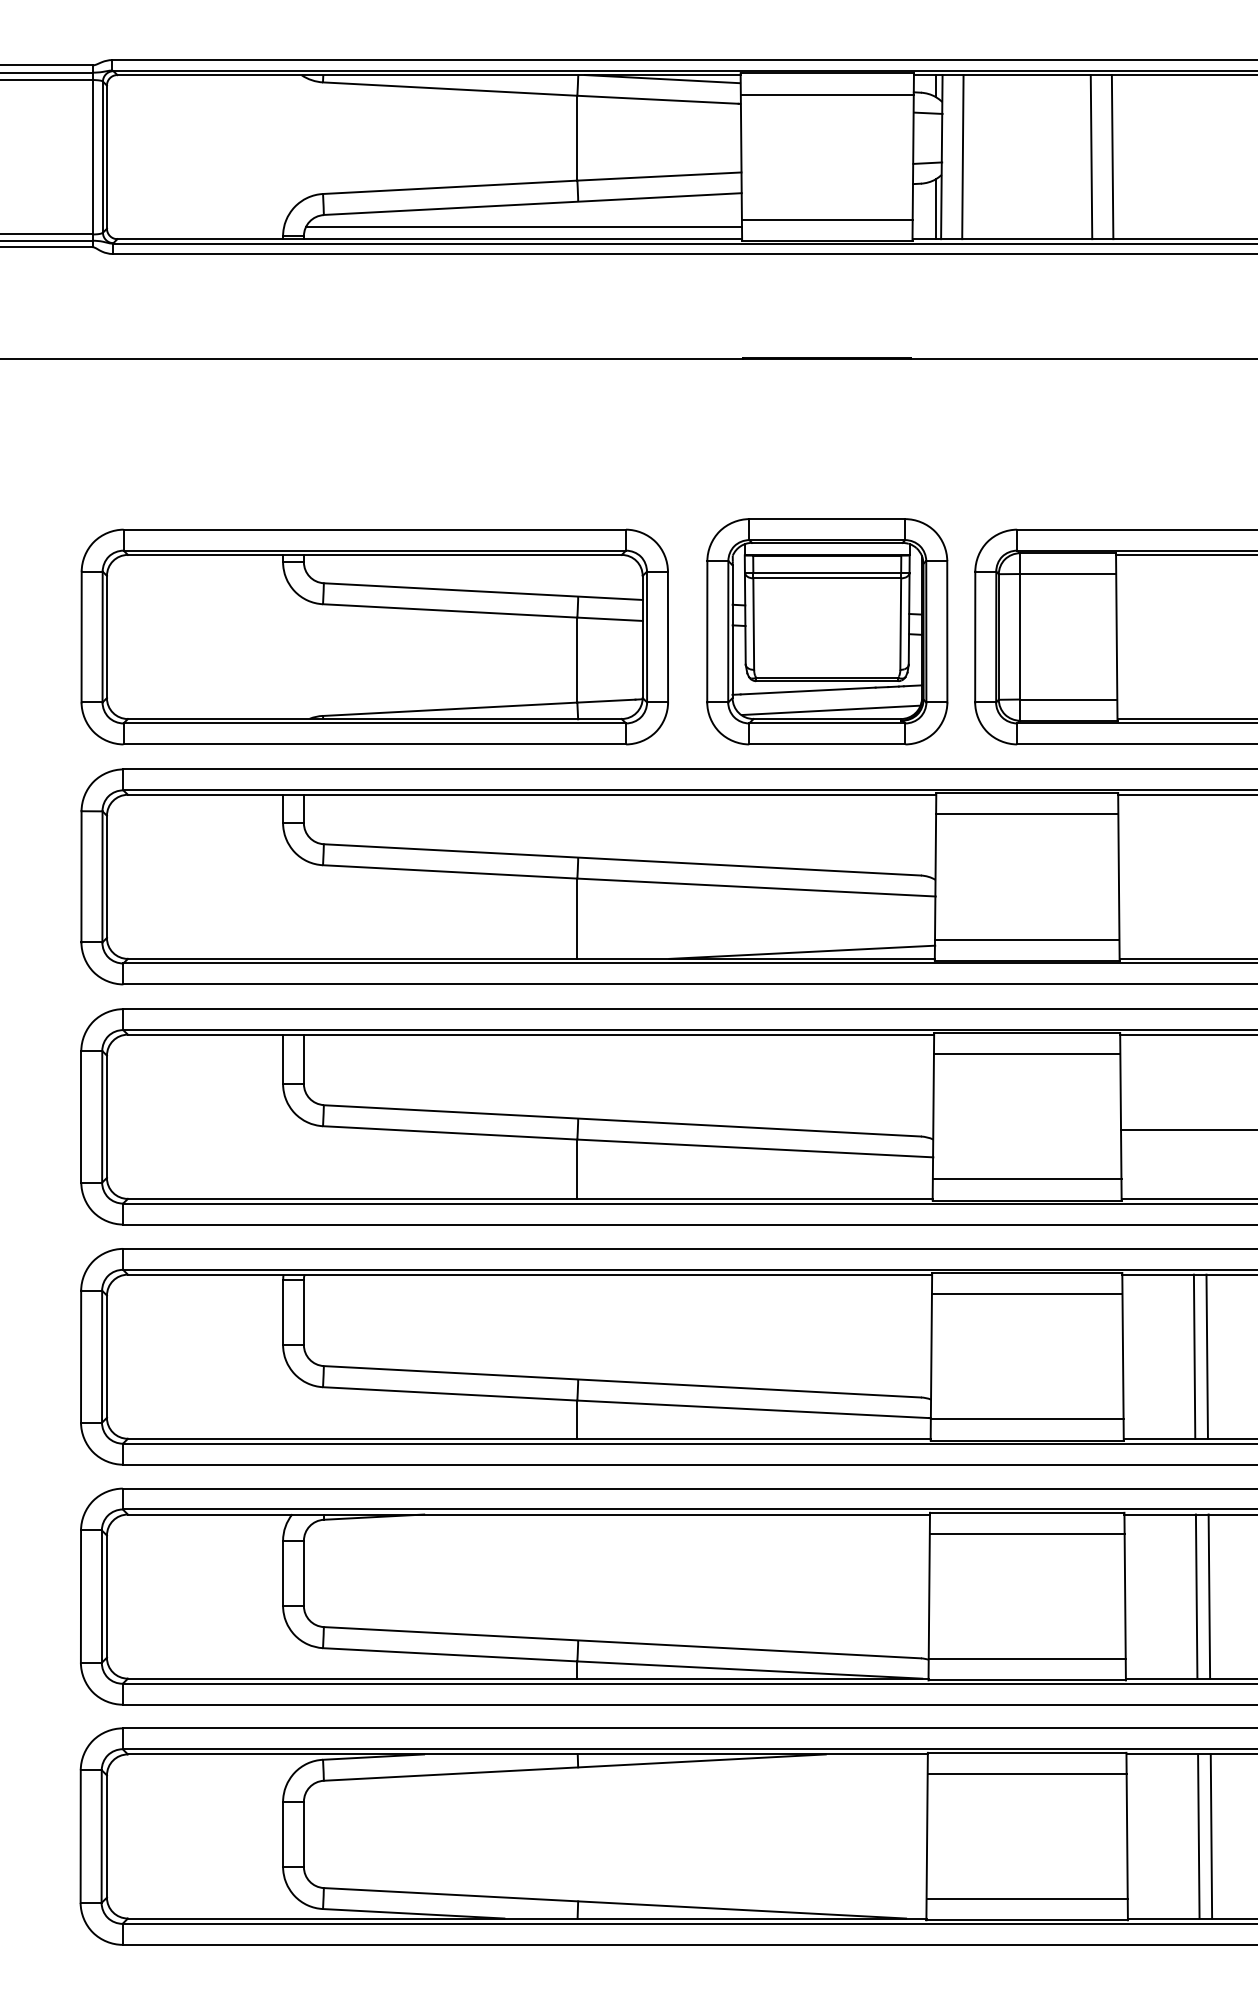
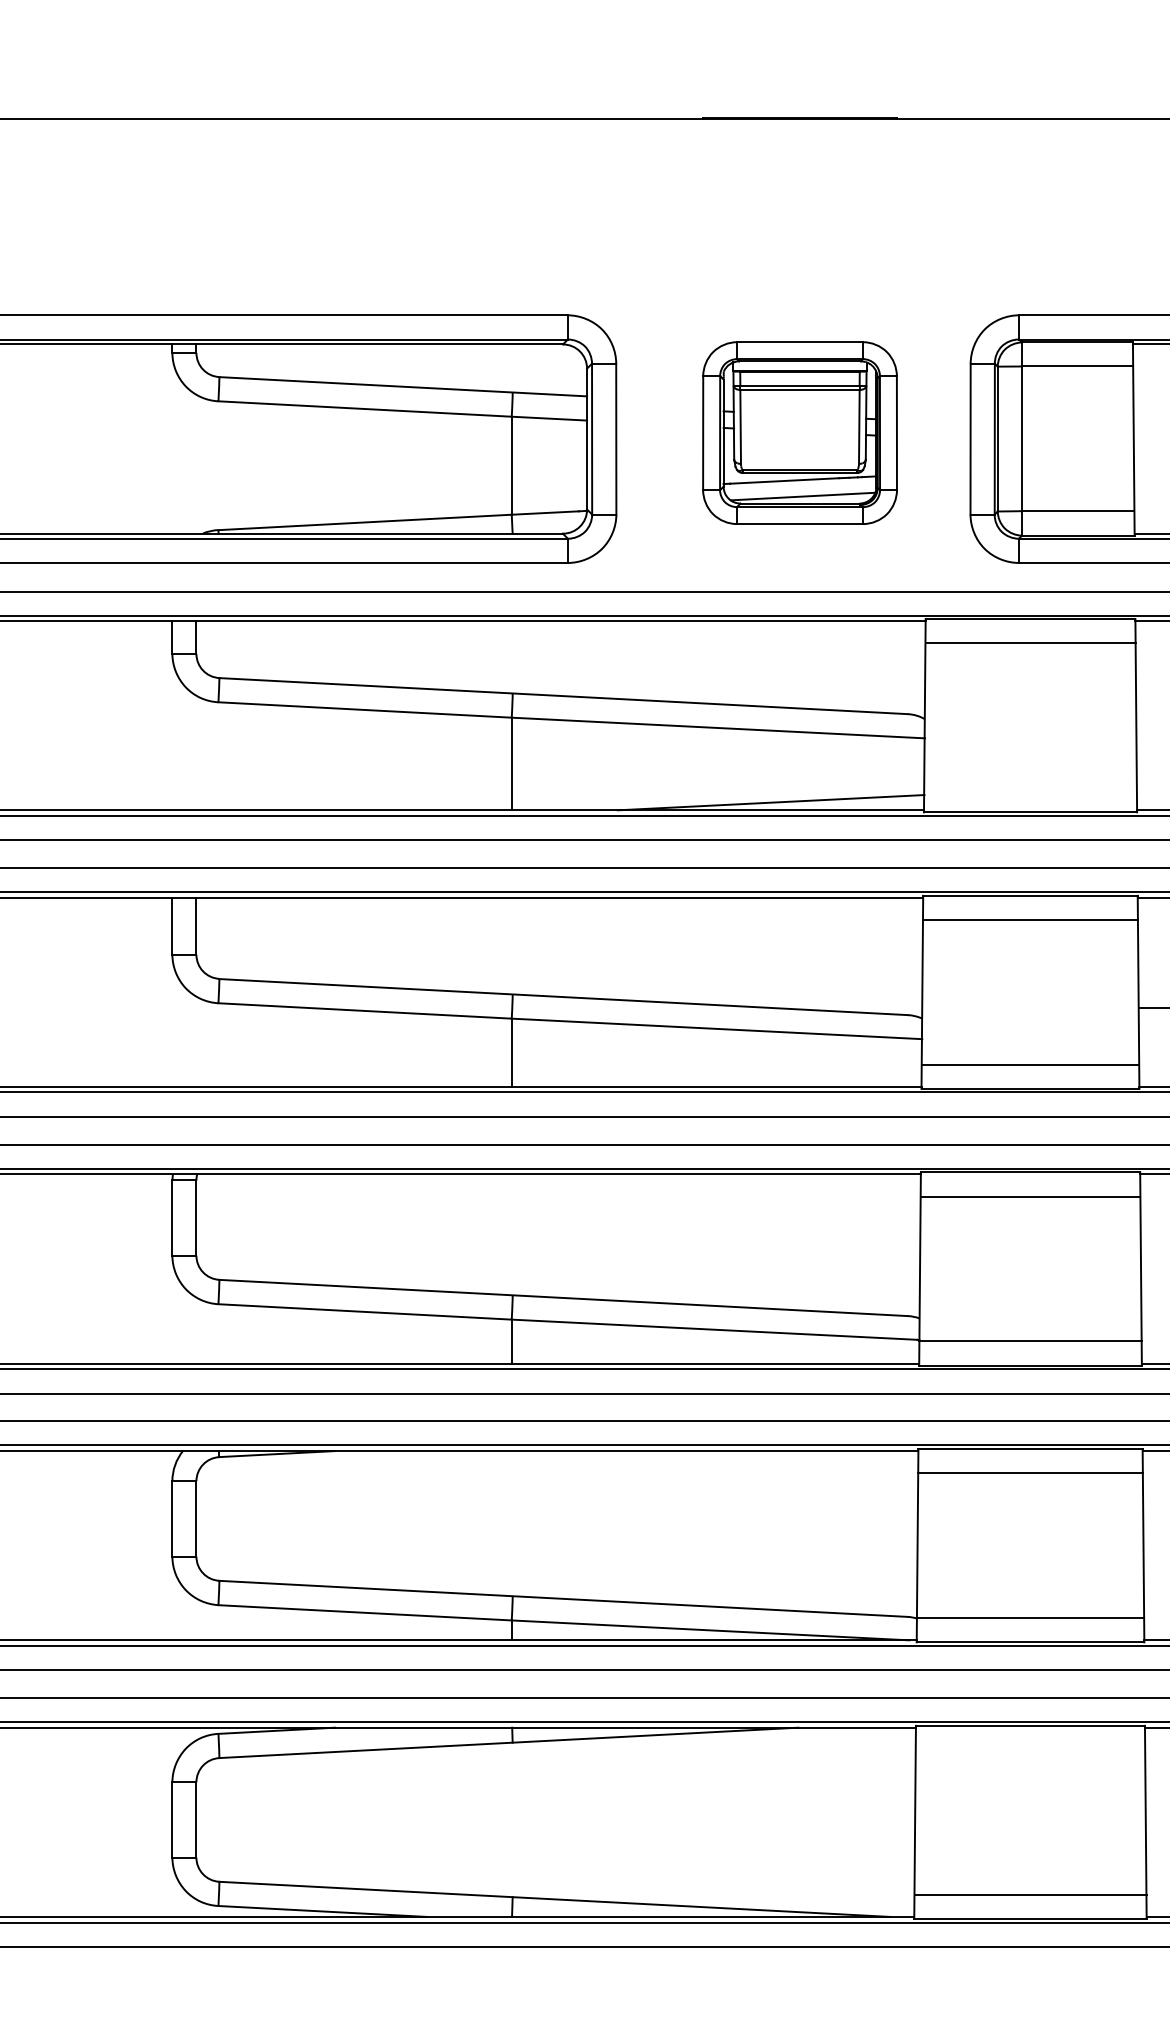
part: (827, 631) -> (800, 432), size x0.7
line: (1027, 939) -> (1030, 787), removed
line: (1026, 1773) -> (1029, 1749), removed

